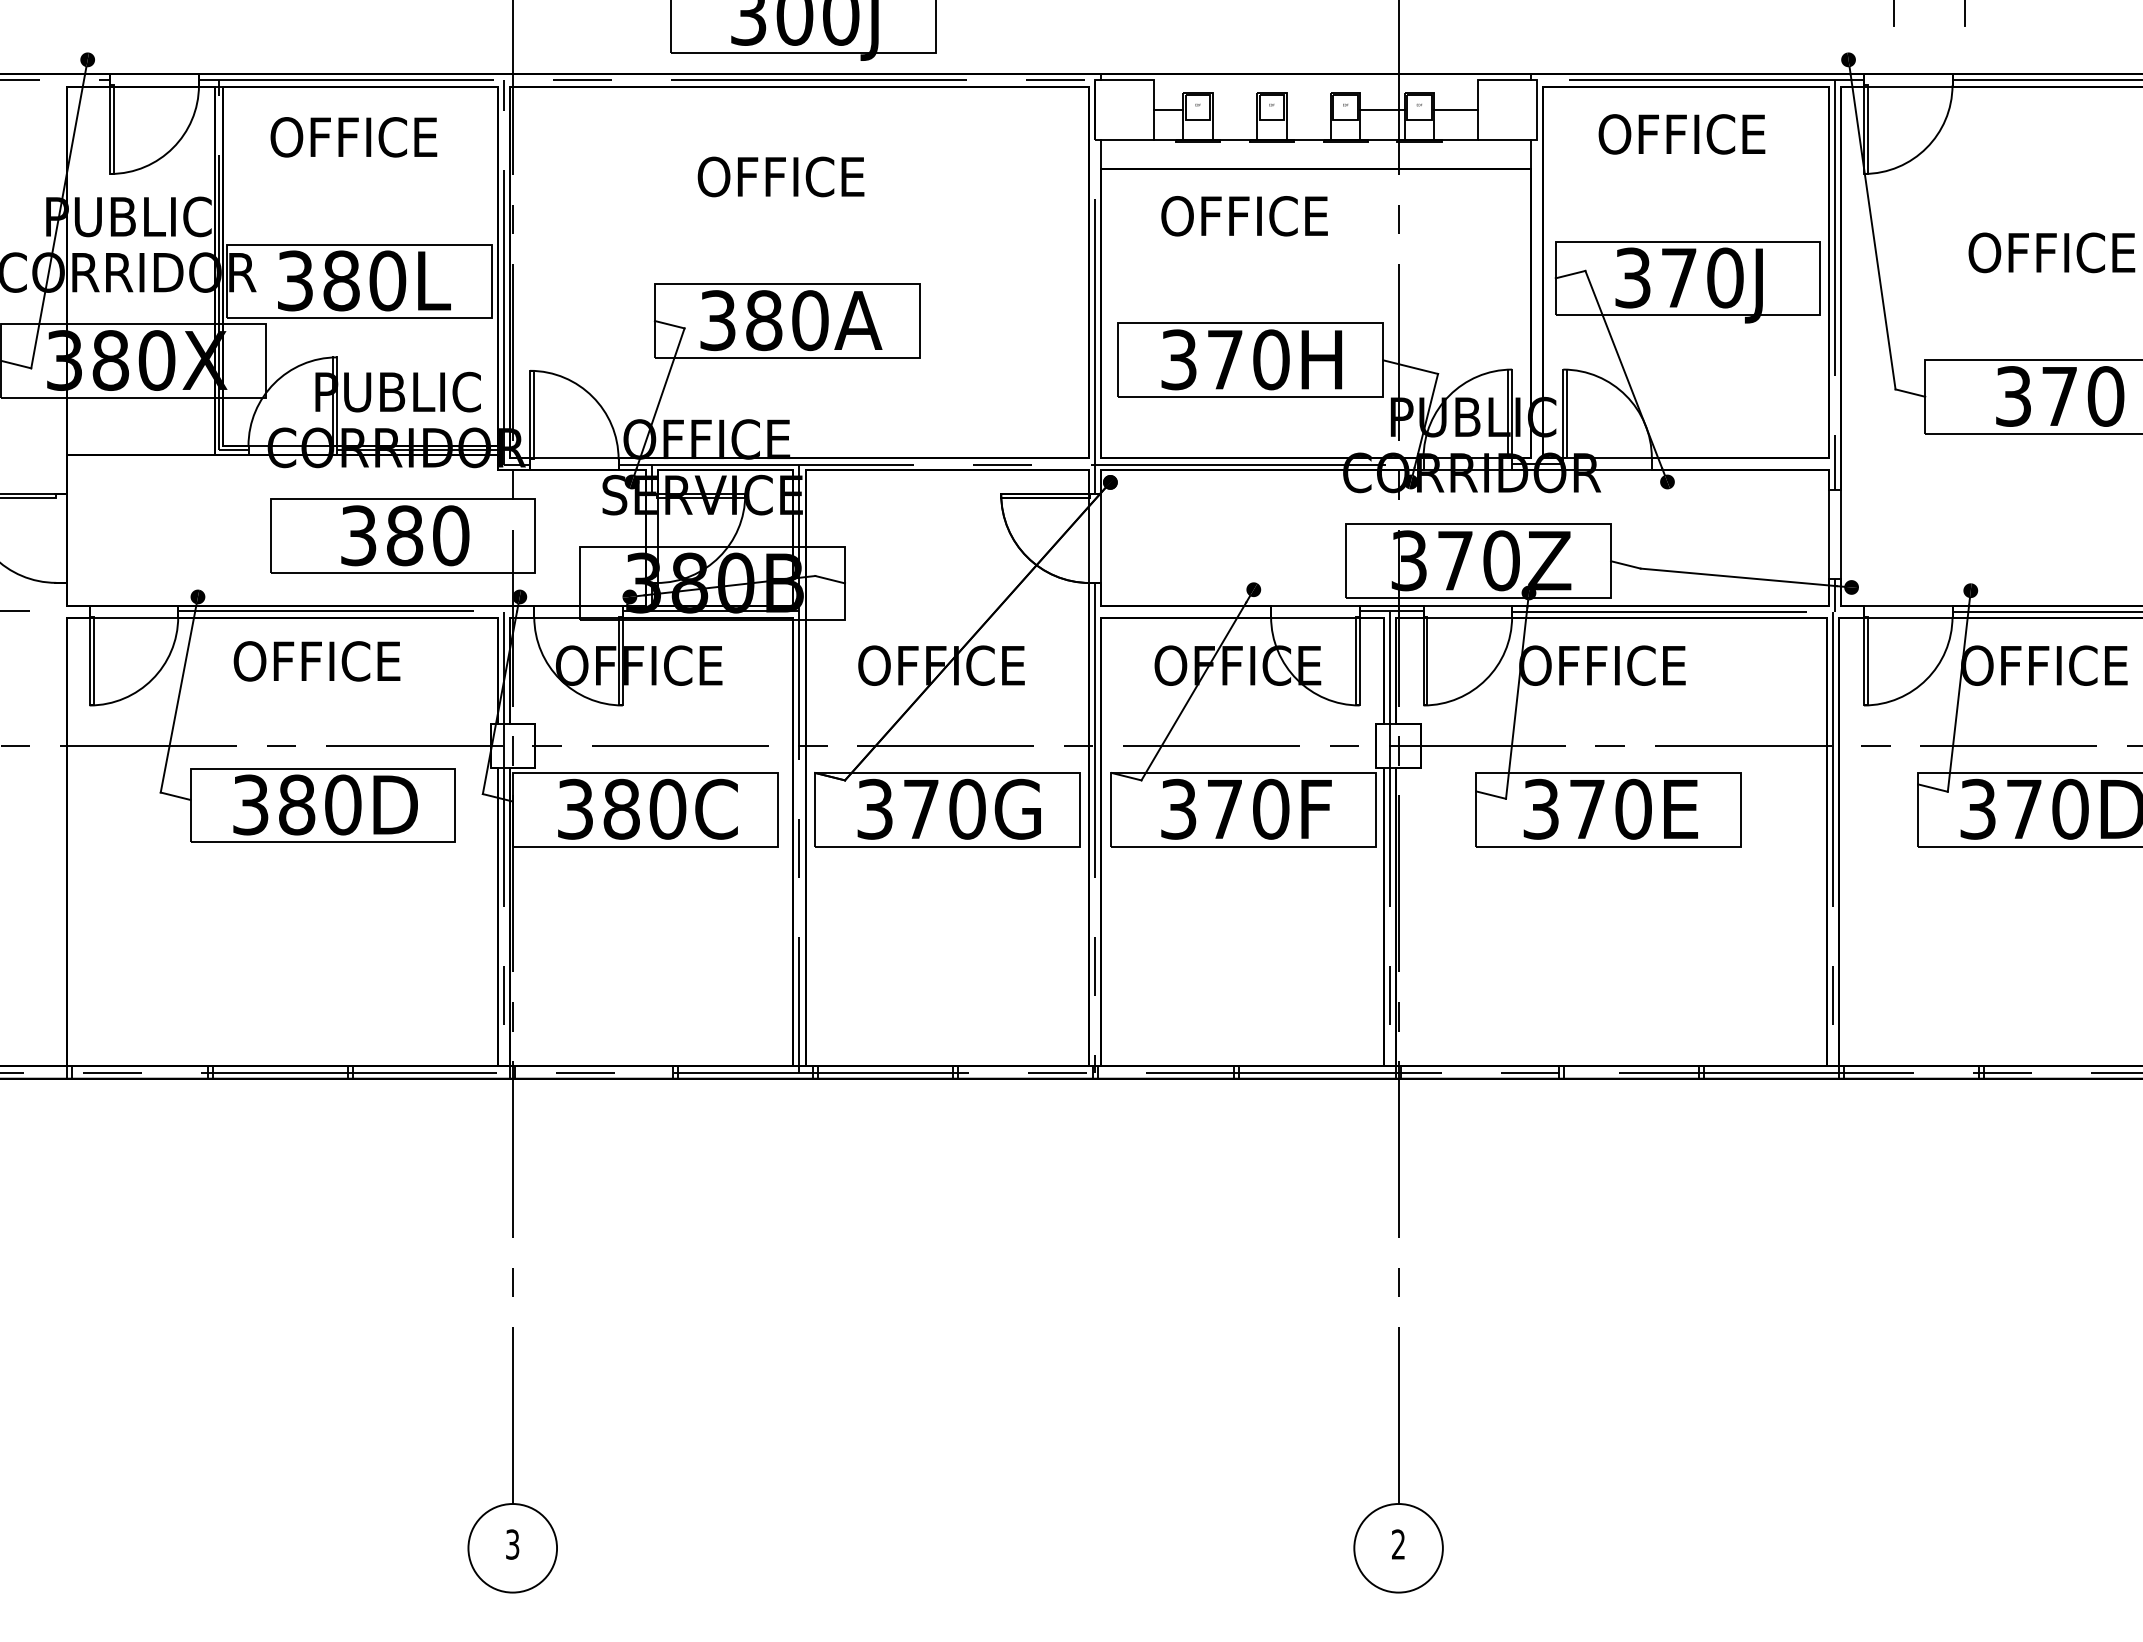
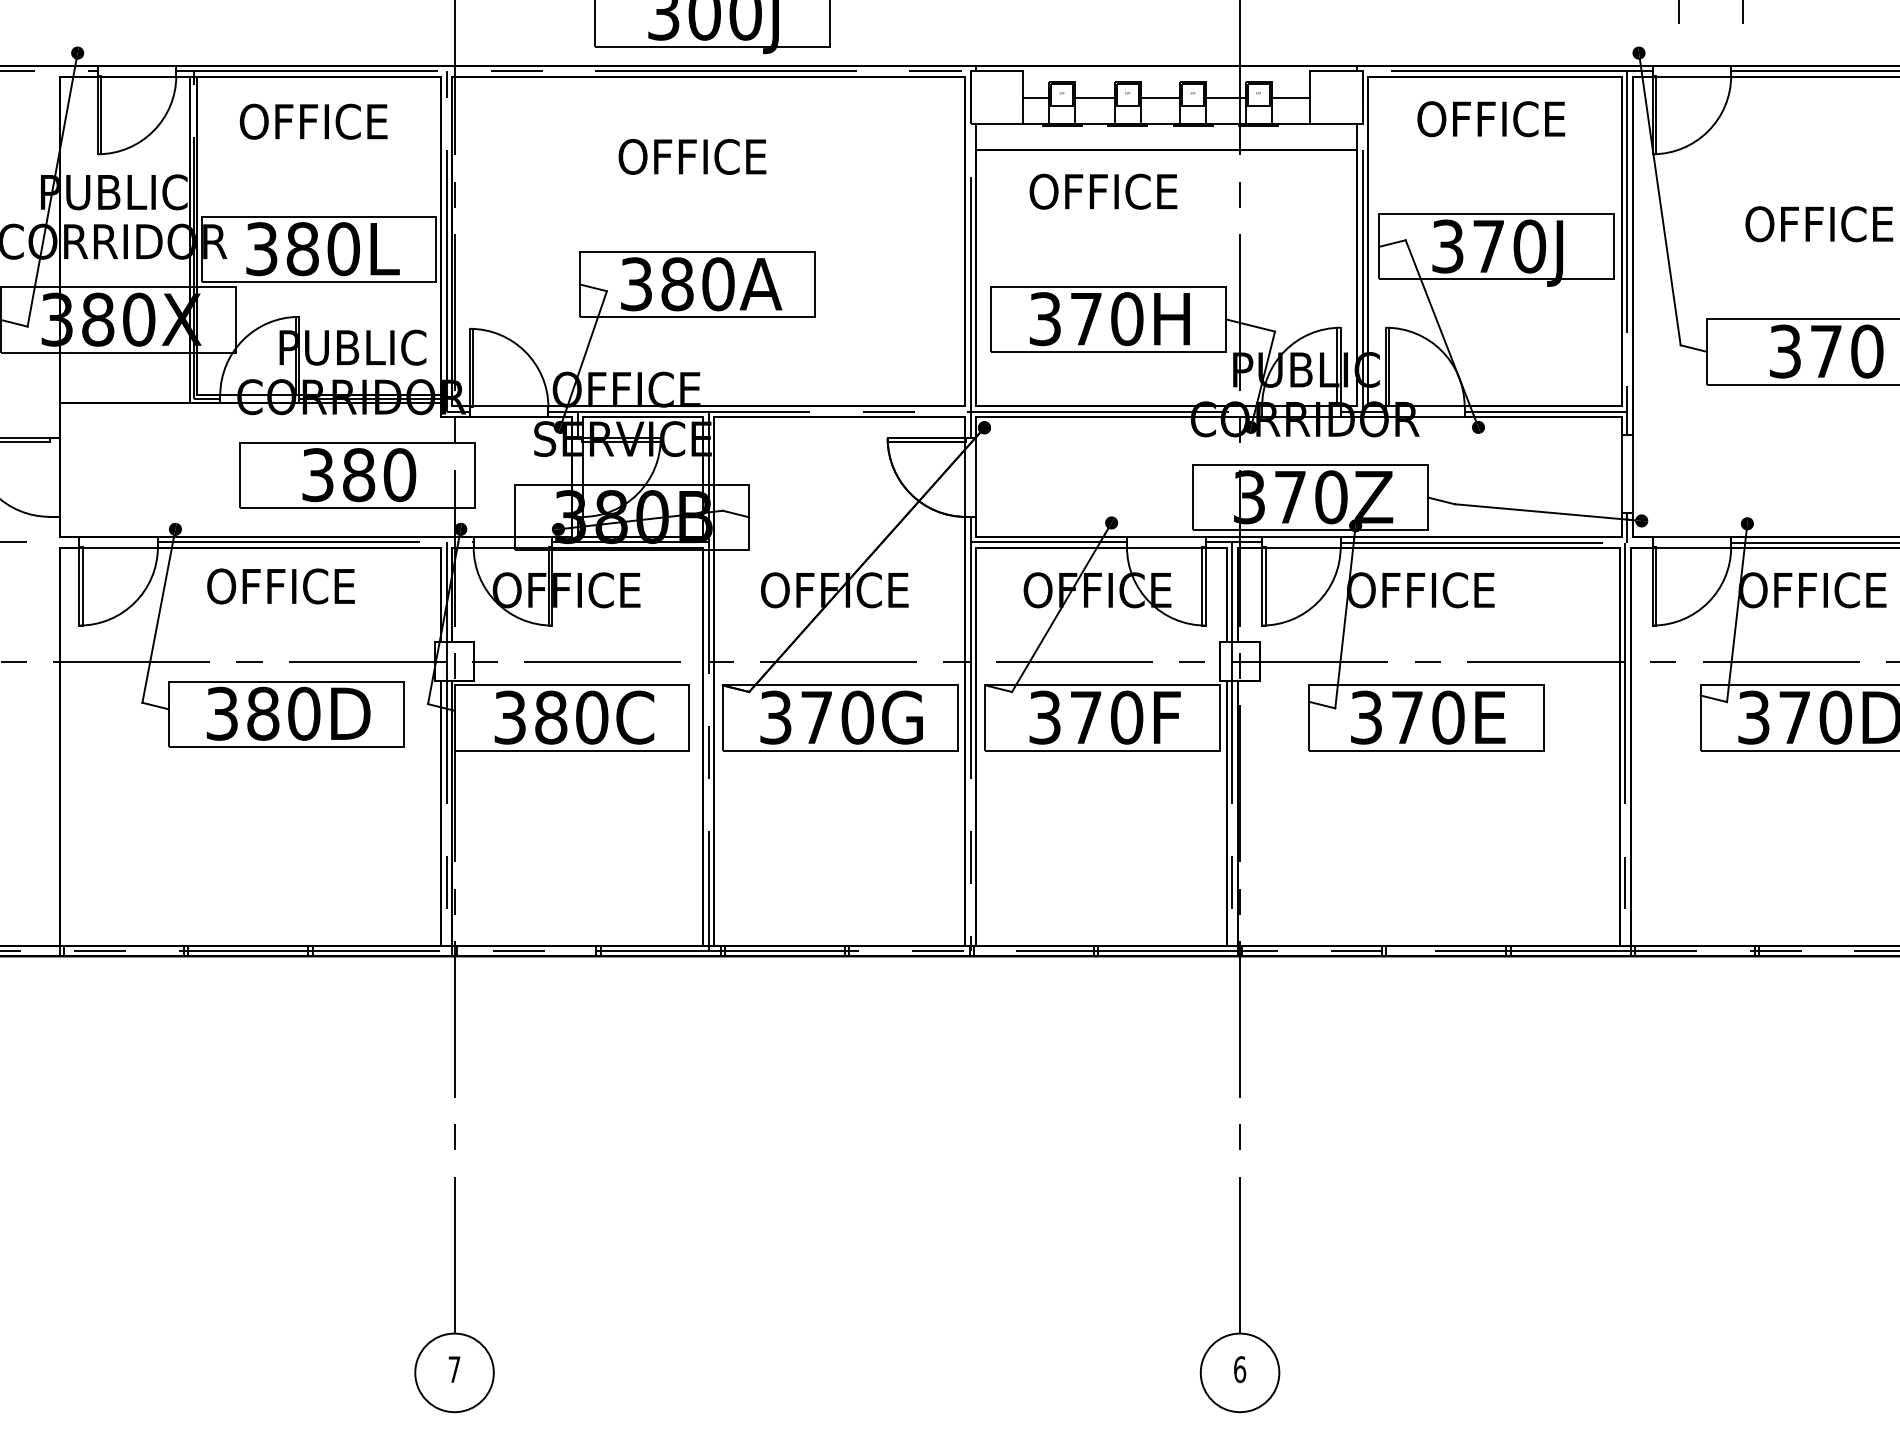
line: (1234, 109) -> (1094, 97), added
line: (1308, 109) -> (1160, 97), added
line: (1537, 272) -> (1363, 241), added
line: (1743, 464) -> (1545, 411), added
line: (1182, 611) -> (1048, 542), added
text: (512, 1544) -> (454, 1369), 3 -> 7
text: (1398, 1544) -> (1239, 1369), 2 -> 6

